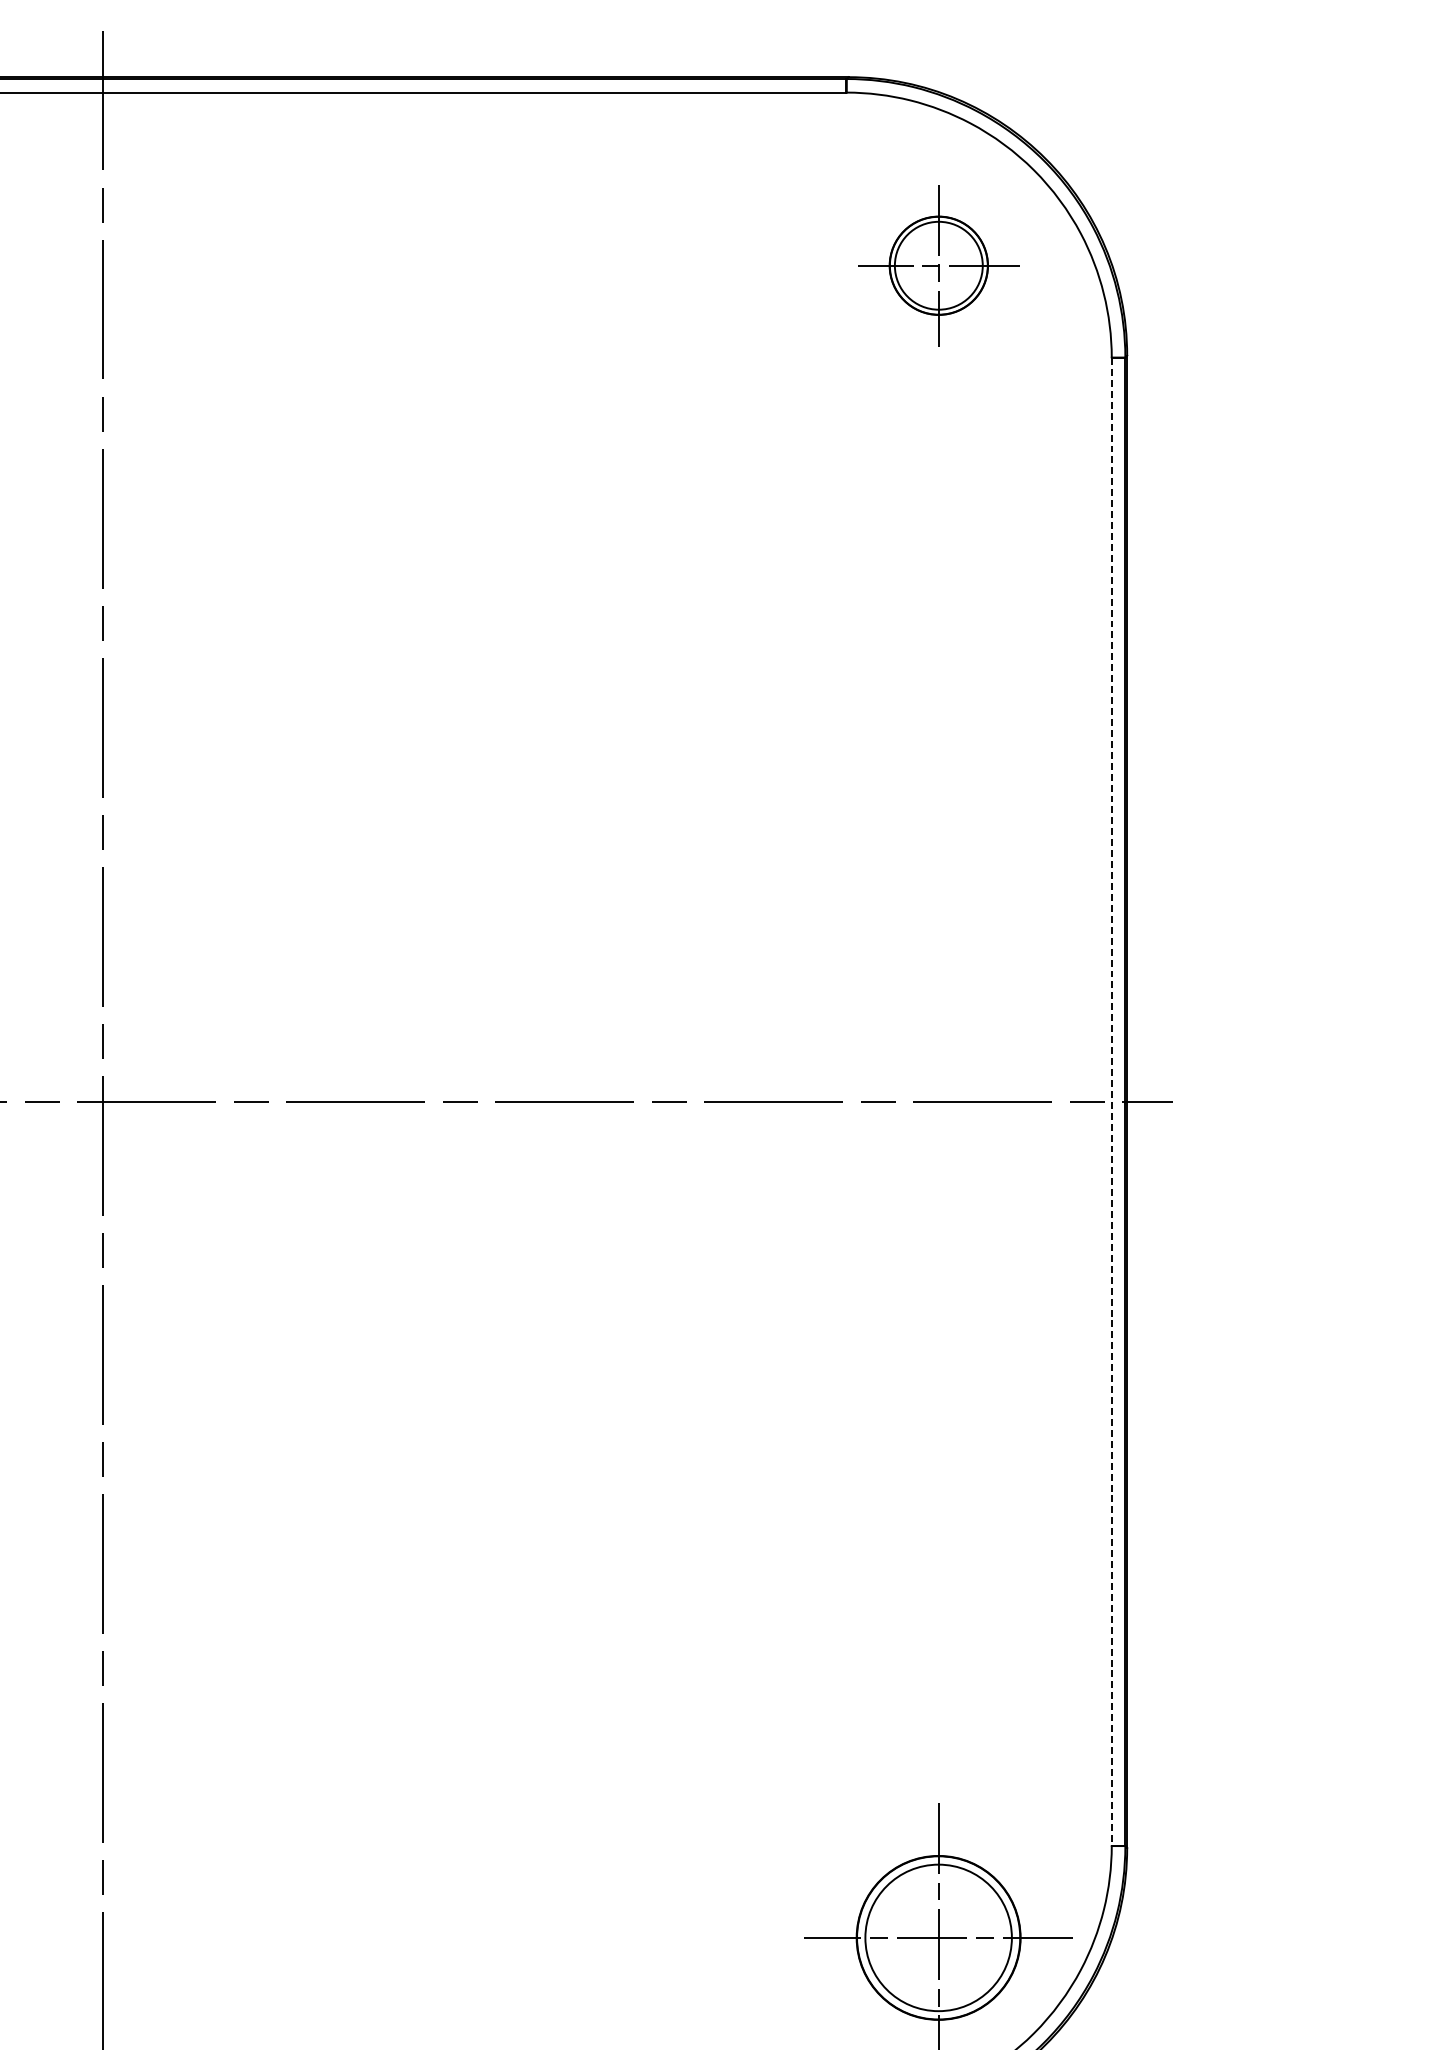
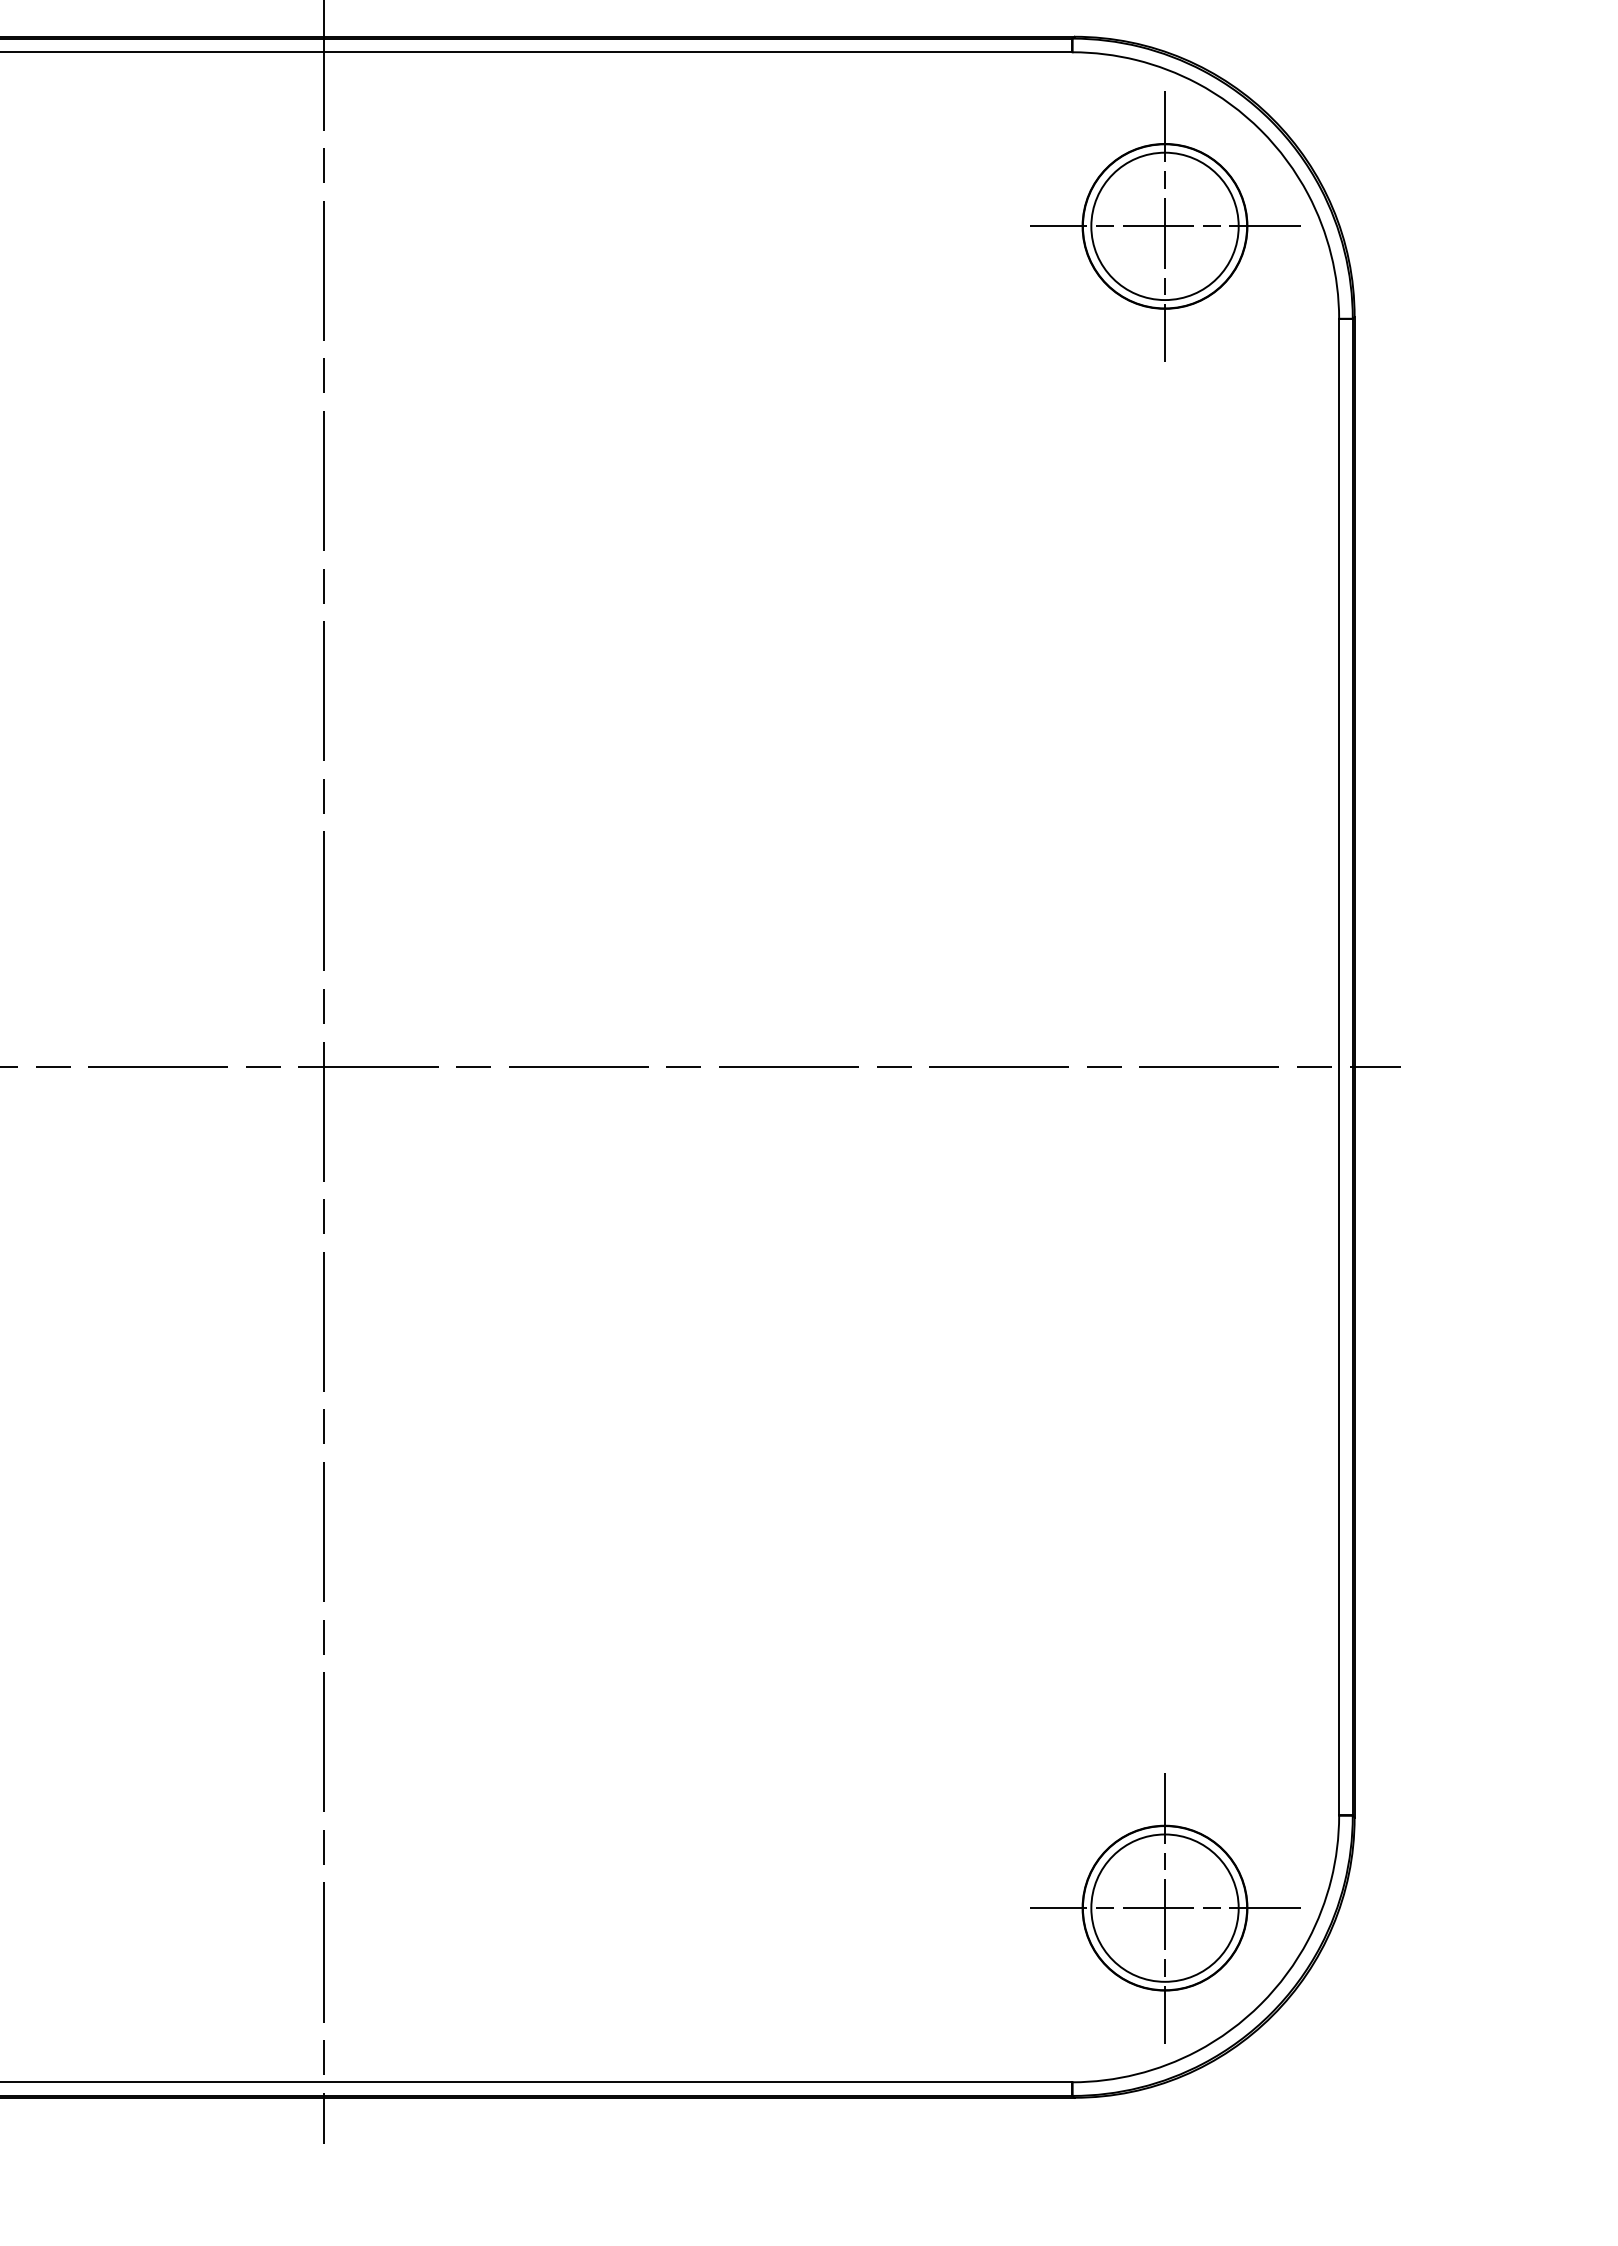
part: (939, 265) -> (1165, 226), size x1.67
line: (1112, 1102) -> (1339, 1067), dashed -> solid

